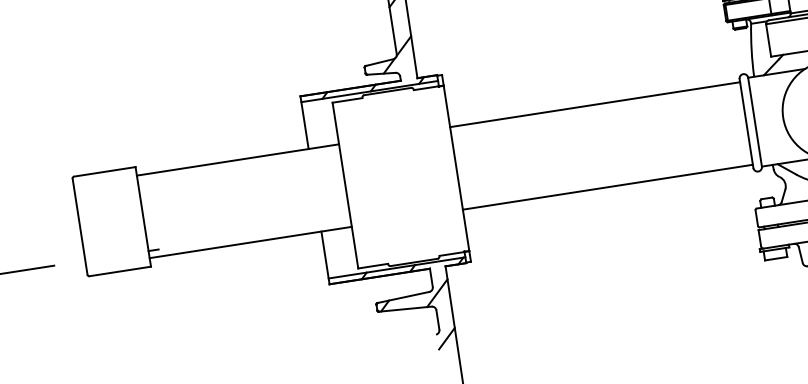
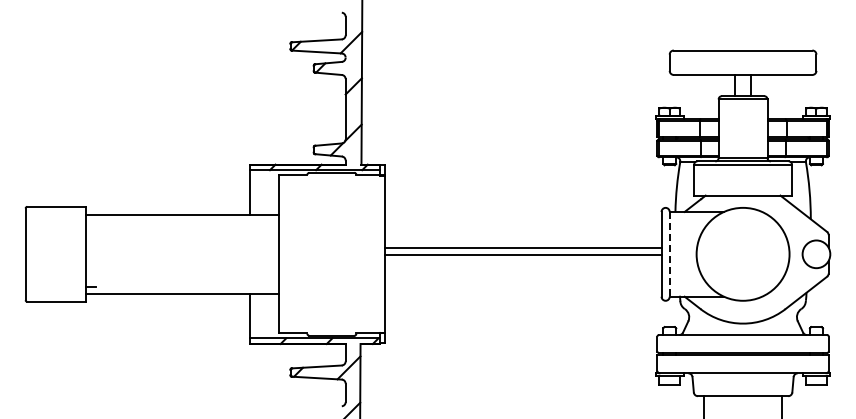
line: (594, 104) -> (522, 247), moved
line: (754, 122) -> (669, 254), solid -> dashed
line: (607, 187) -> (522, 254), moved

